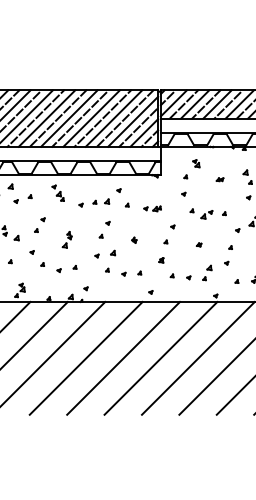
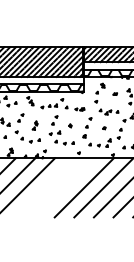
line: (85, 357) -> (44, 187), removed
line: (123, 357) -> (64, 187), removed

